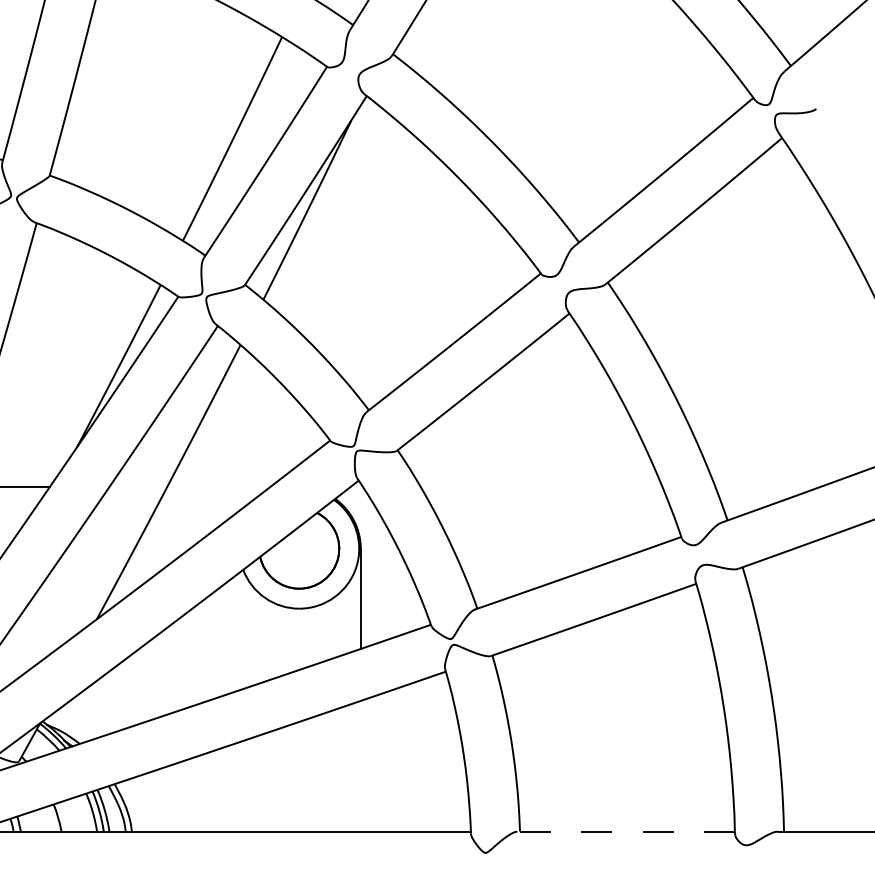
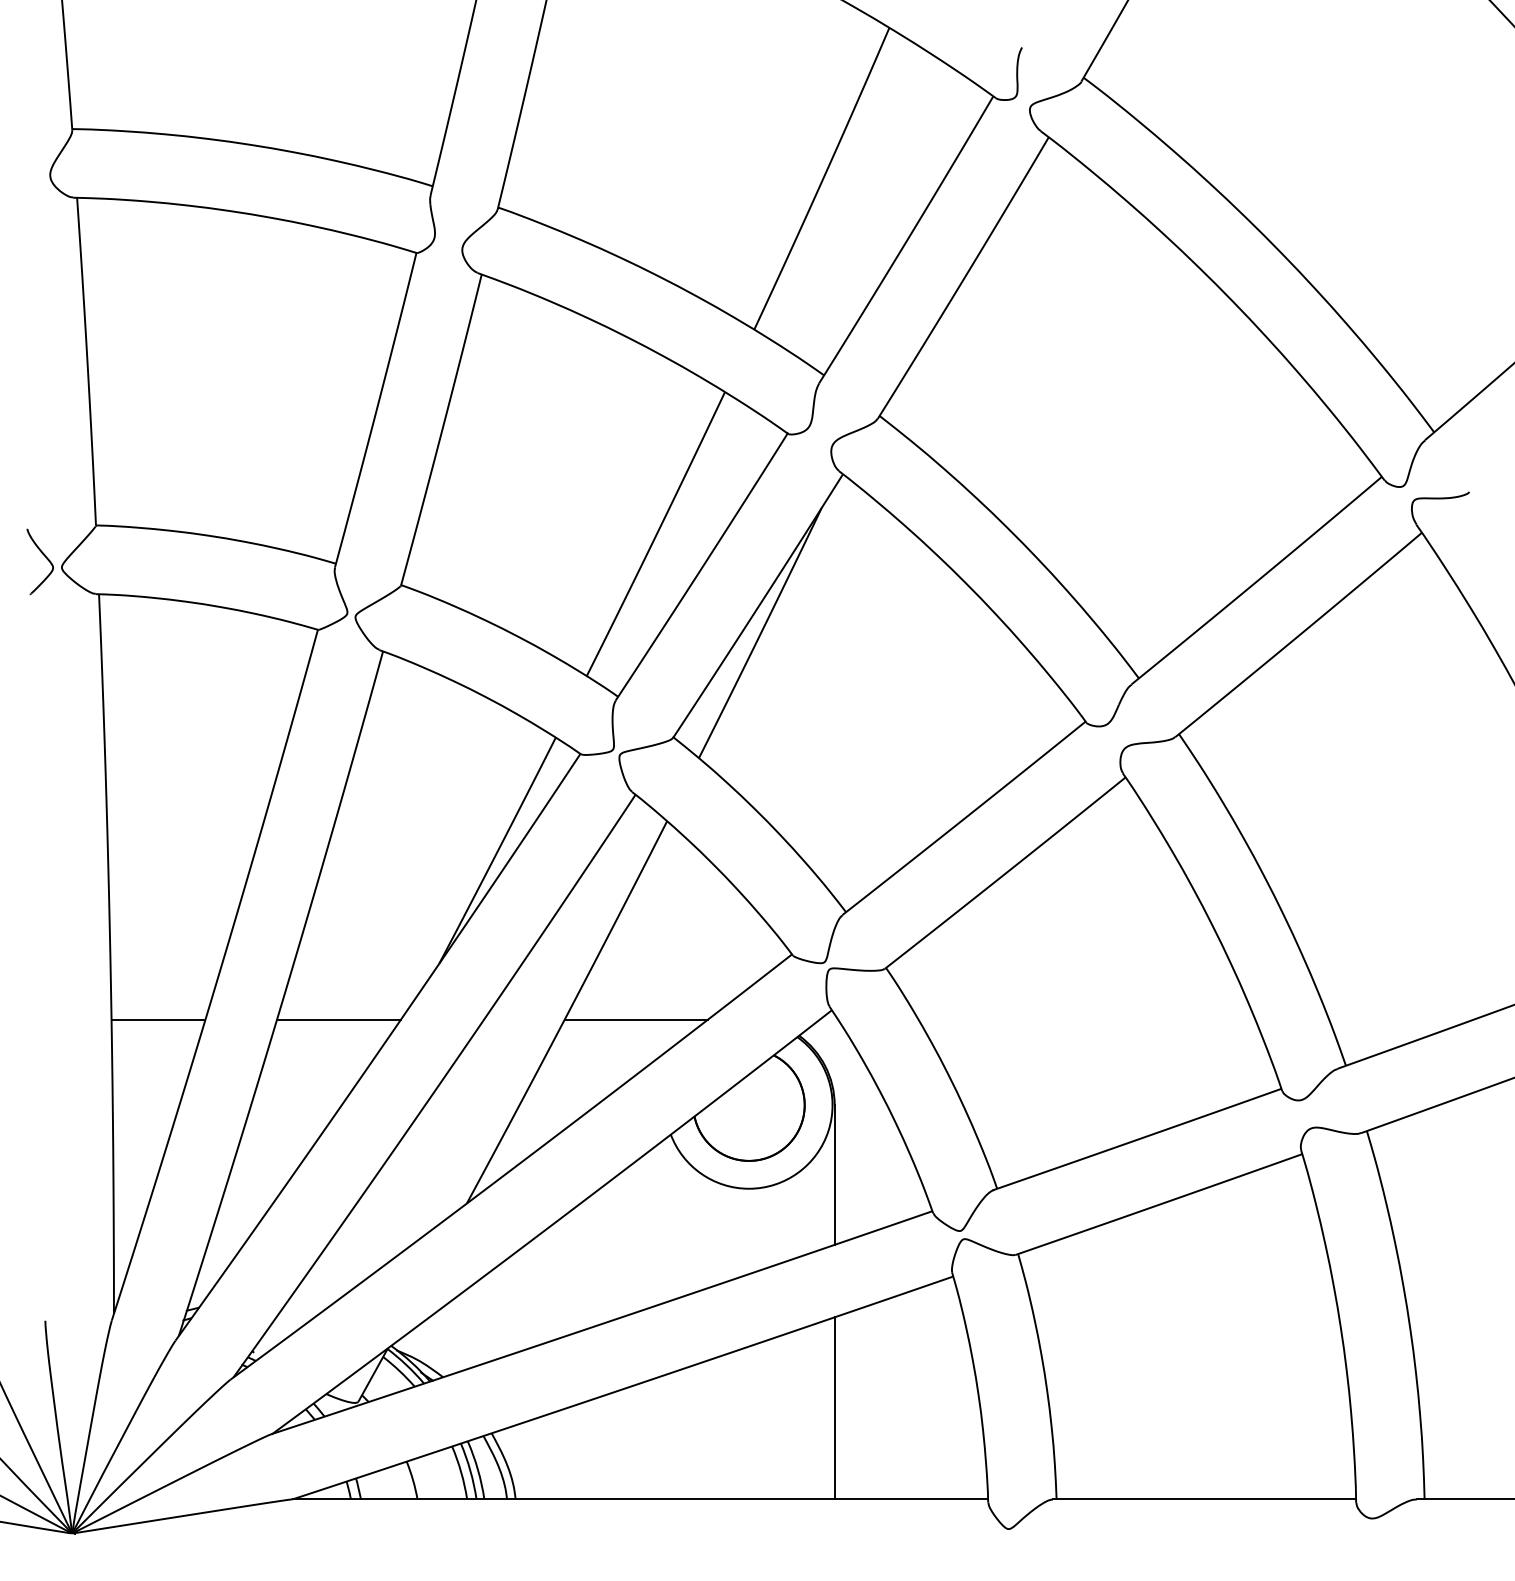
line: (218, 487) -> (636, 1019), added
line: (360, 766) -> (834, 1408), added
line: (626, 831) -> (1204, 1499), dashed -> solid

